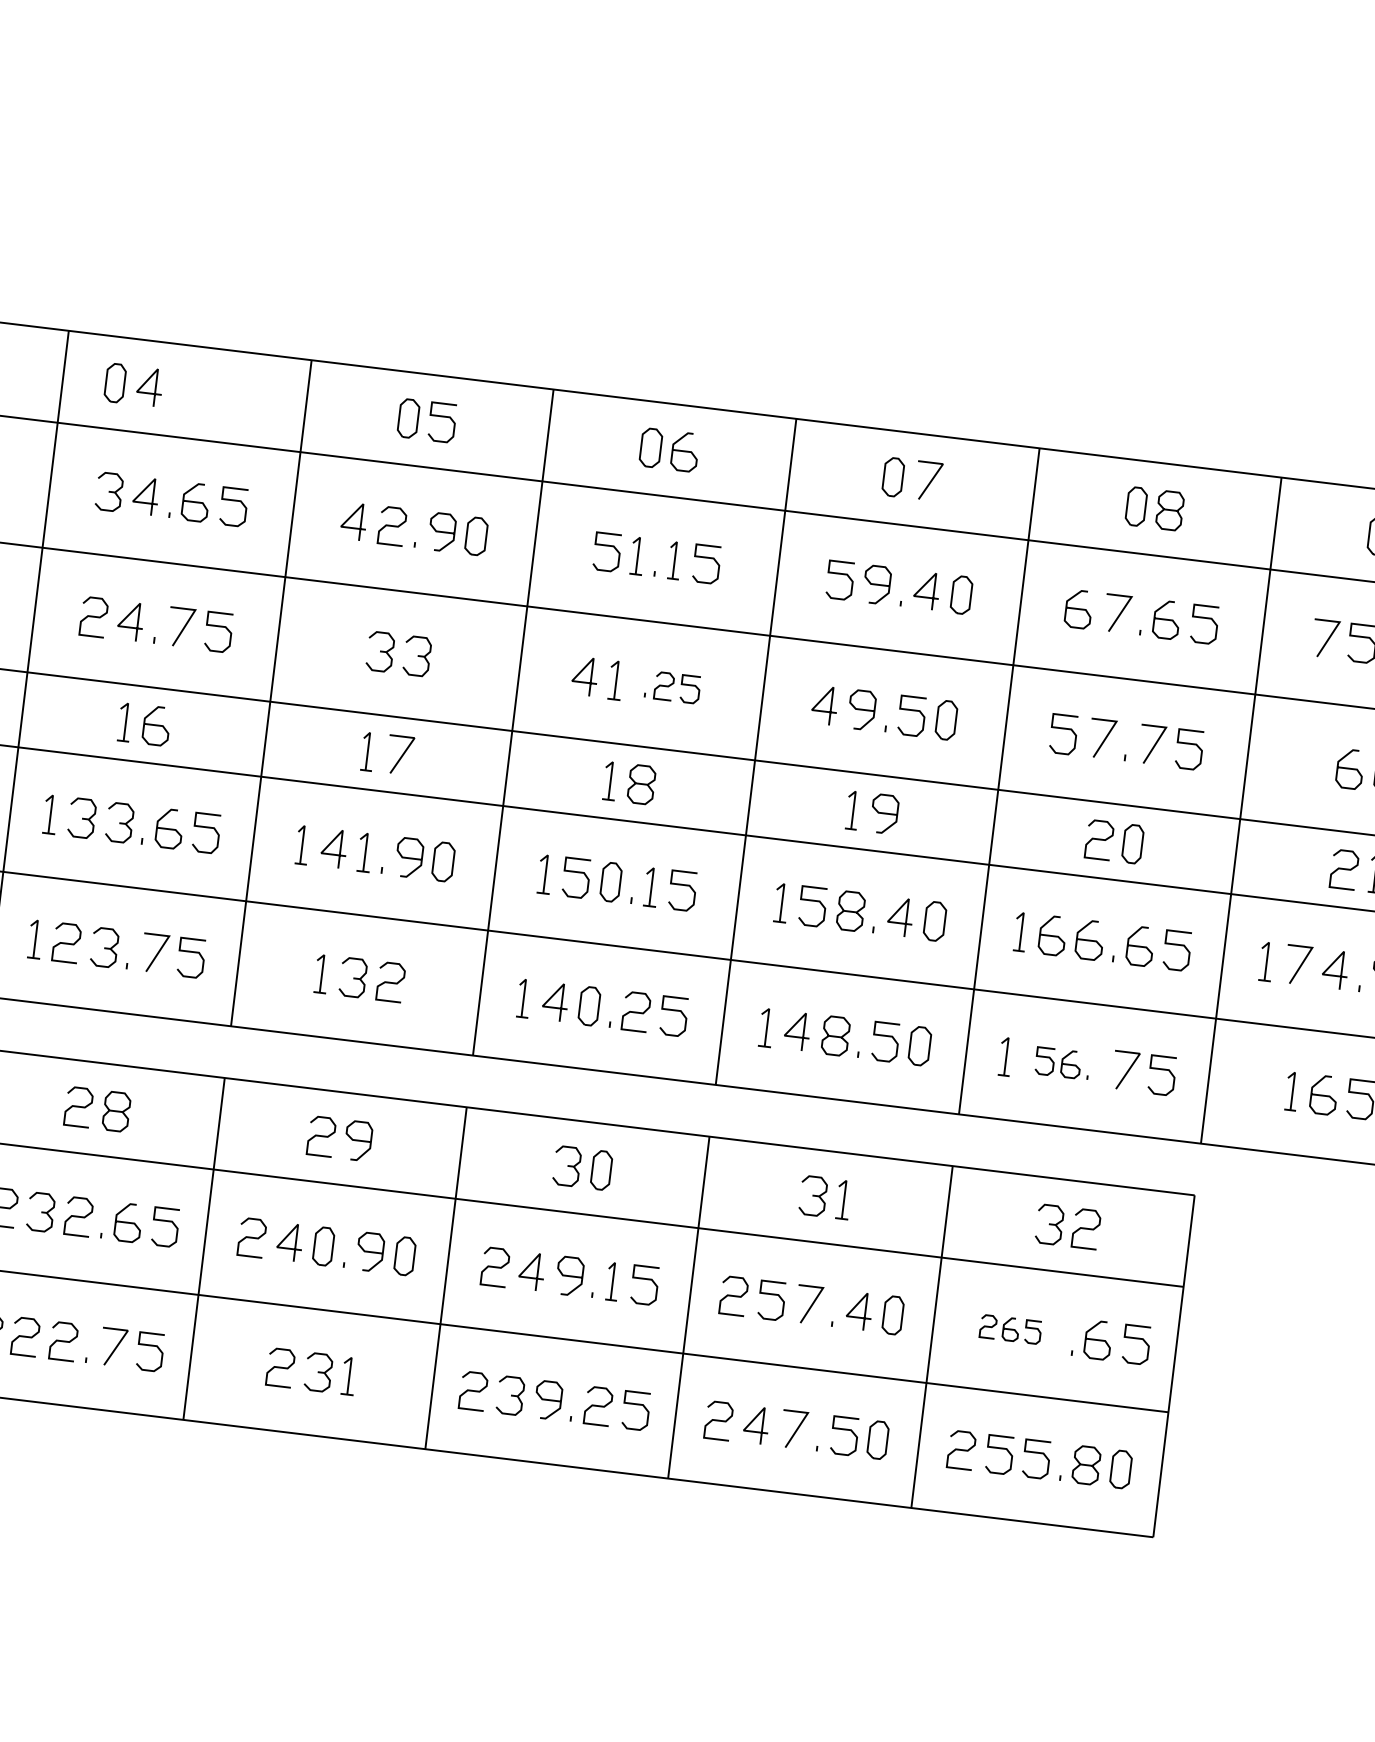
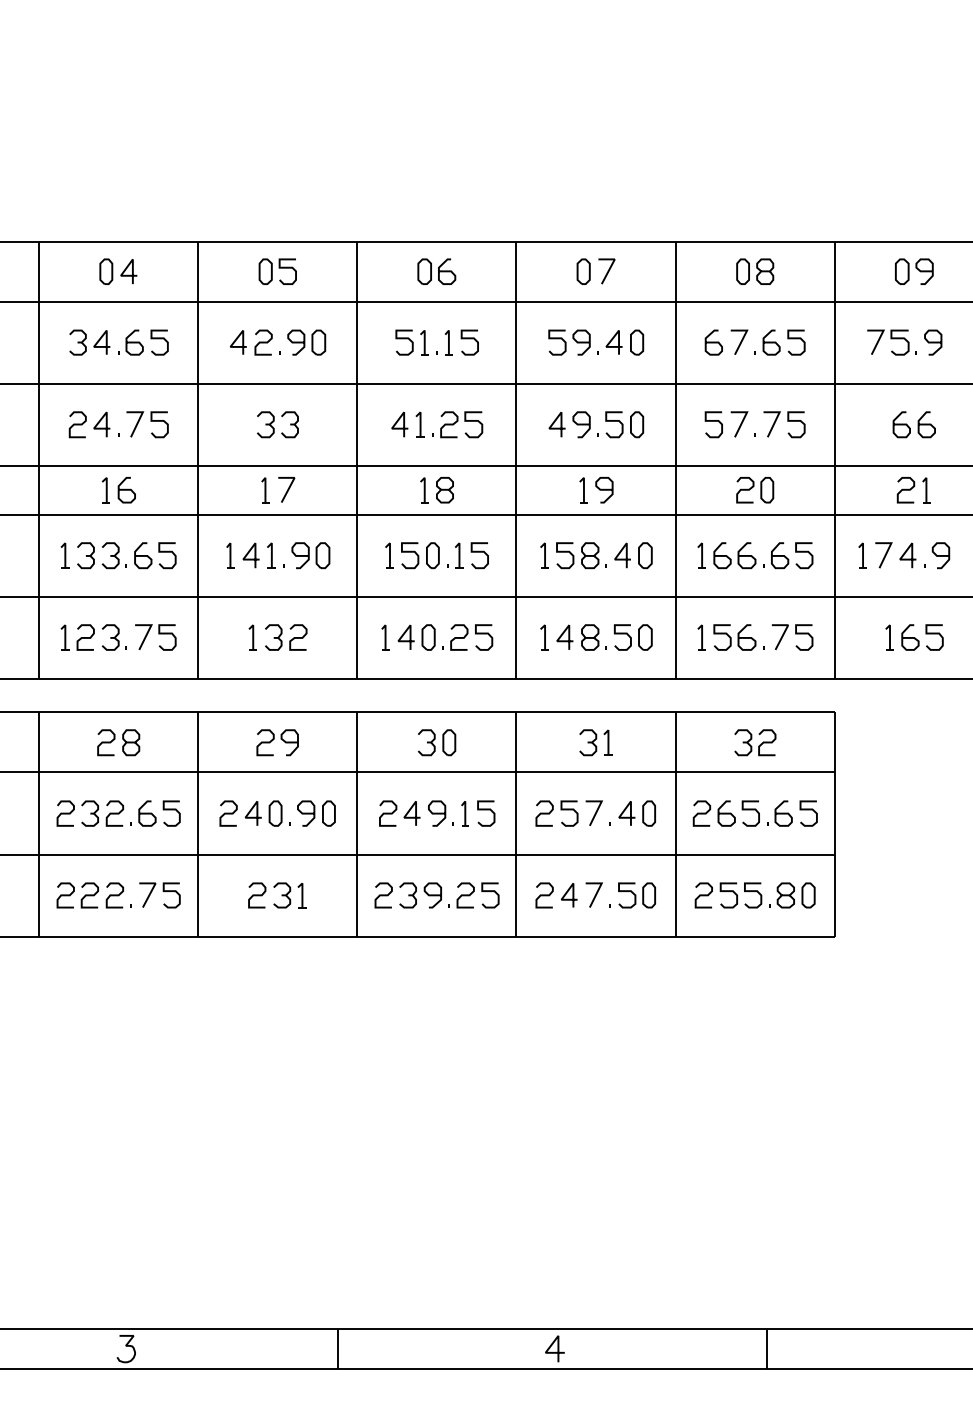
part: (133, 384) -> (118, 271), moved
part: (672, 686) -> (457, 424), size x1.43
part: (1061, 1063) -> (738, 637), size x1.43
part: (1009, 1329) -> (725, 813), size x1.67

